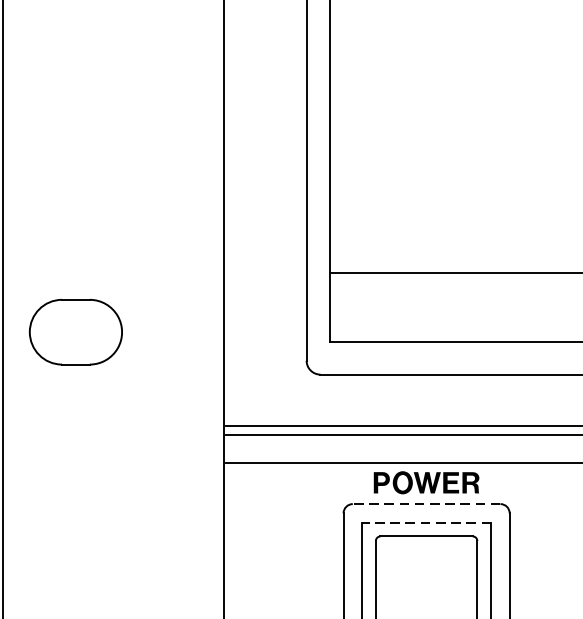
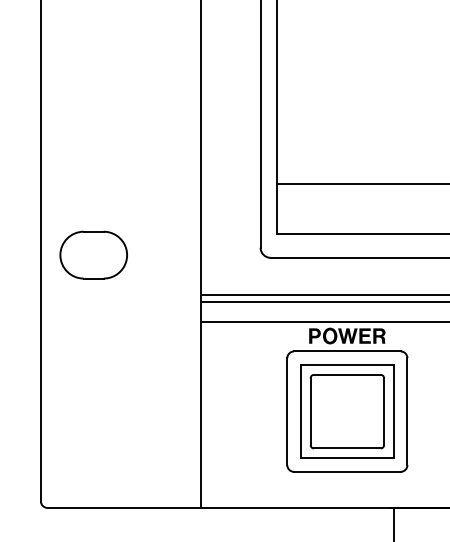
part: (75, 331) -> (93, 254), moved
line: (425, 504) -> (346, 351), dashed -> solid
line: (426, 522) -> (347, 364), dashed -> solid

